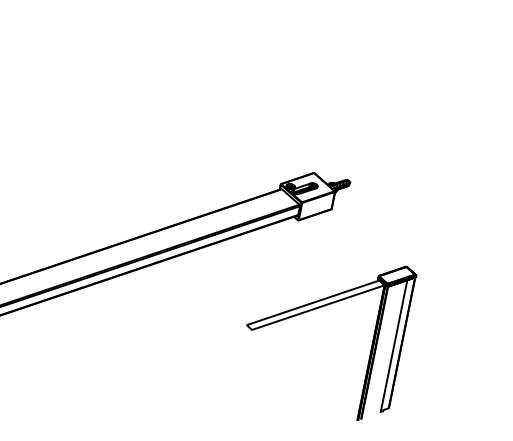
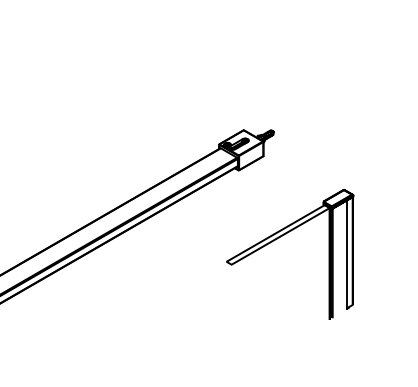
part: (316, 309) -> (279, 238), moved

